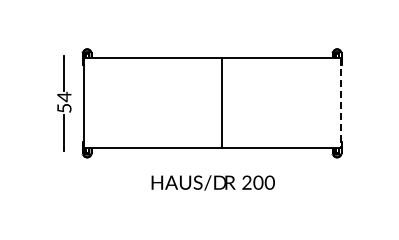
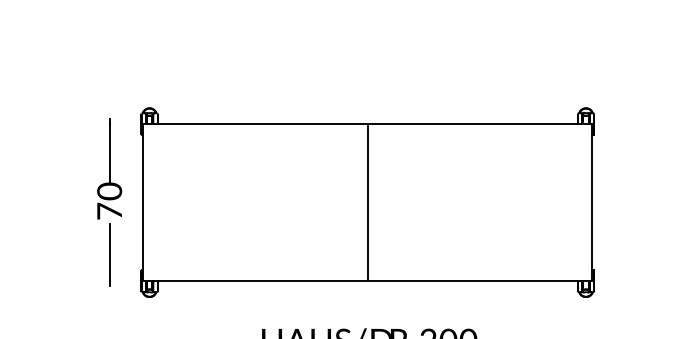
text: (64, 101) -> (109, 199), 54 -> 70
line: (222, 103) -> (368, 202), moved
line: (340, 103) -> (591, 202), dashed -> solid

